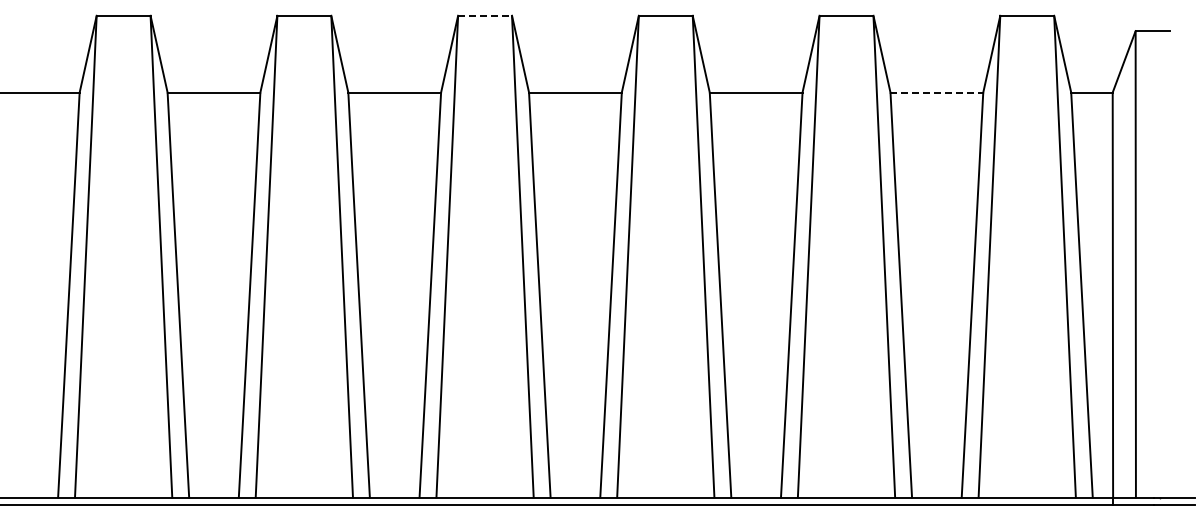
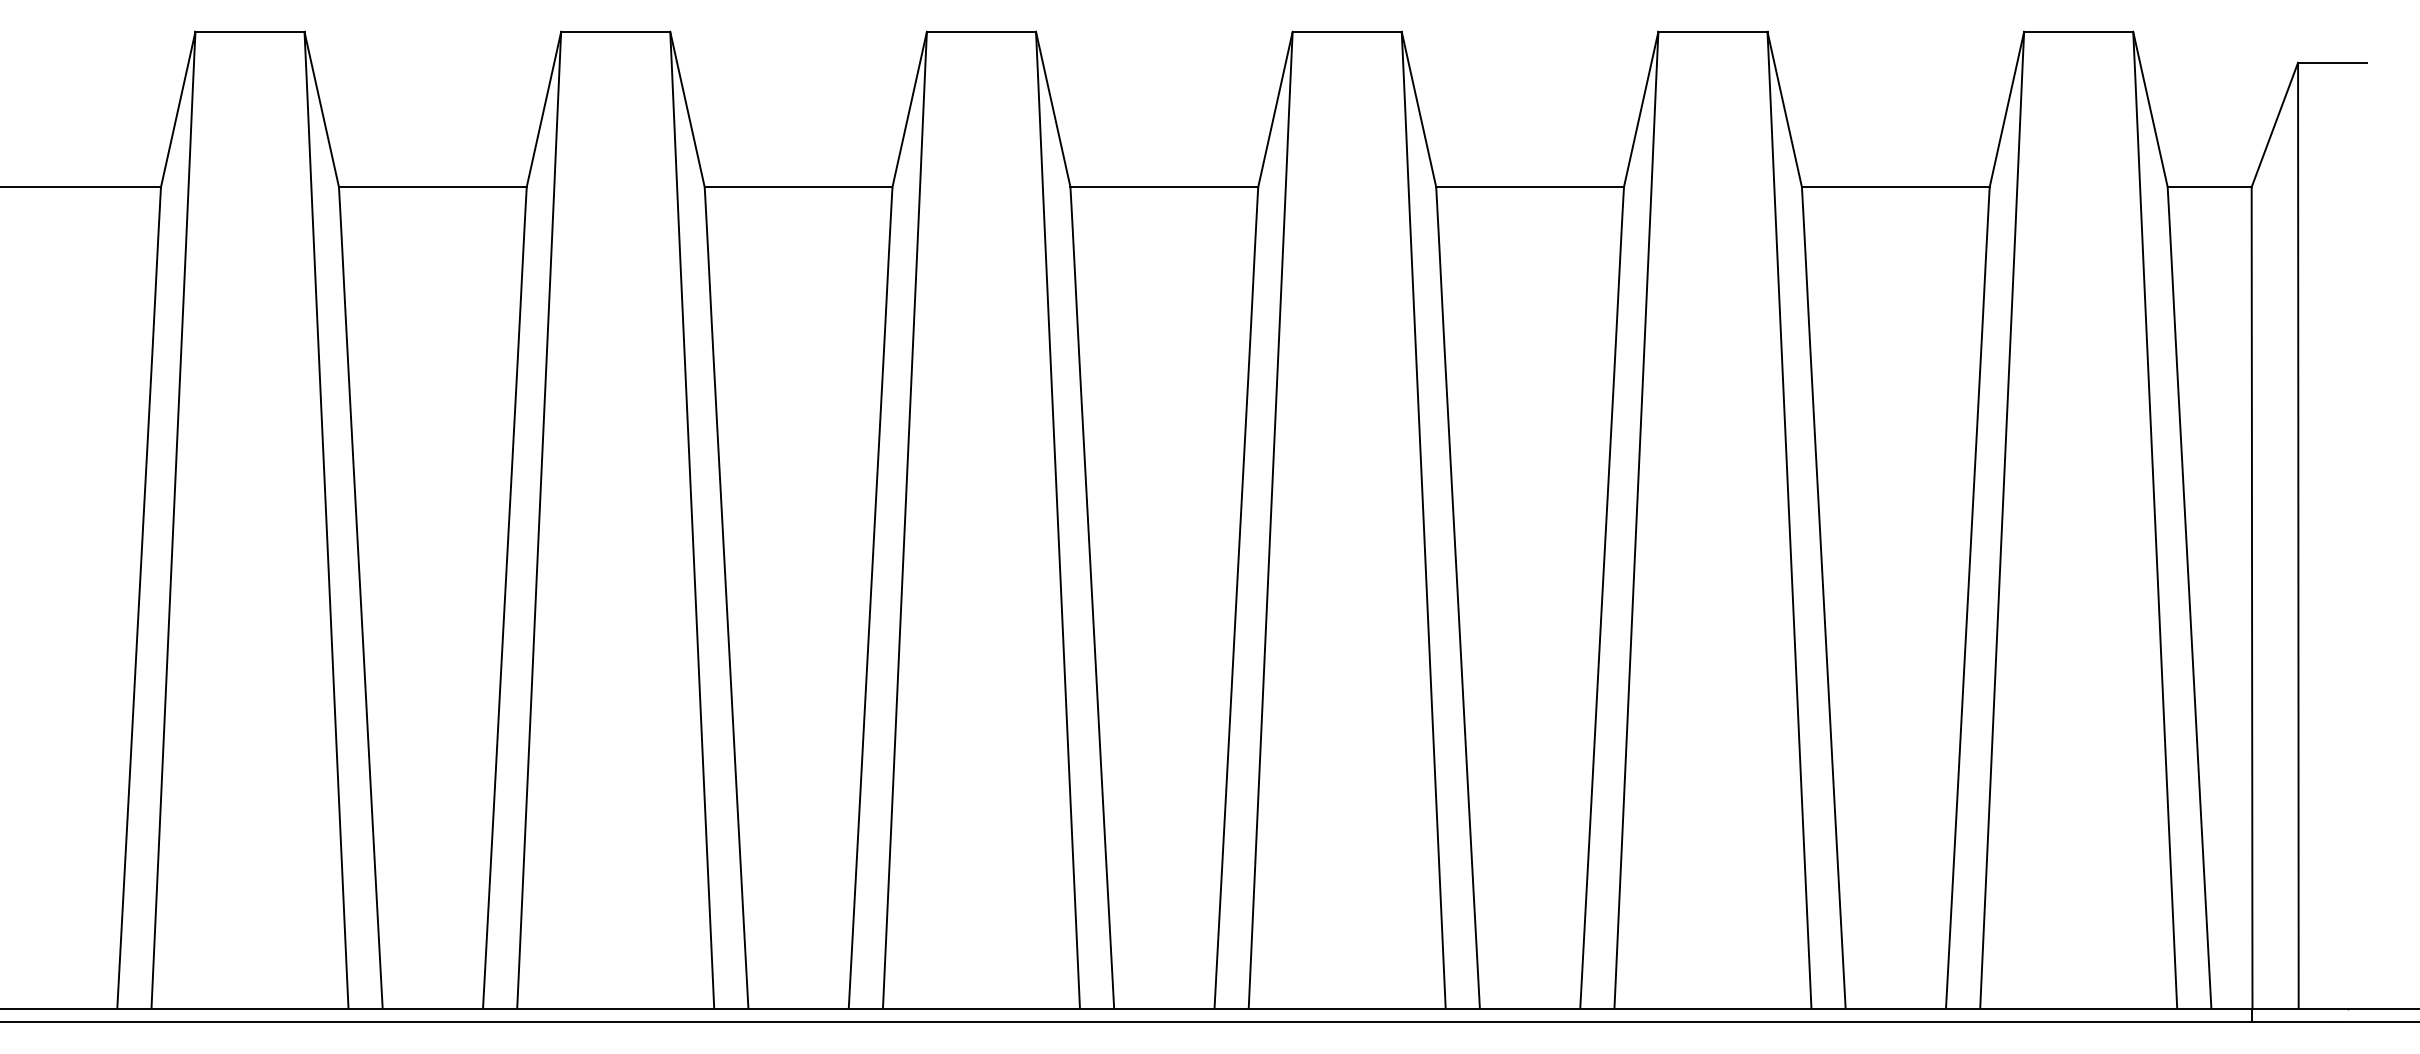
line: (485, 15) -> (982, 31), dashed -> solid
line: (937, 92) -> (1897, 187), dashed -> solid

